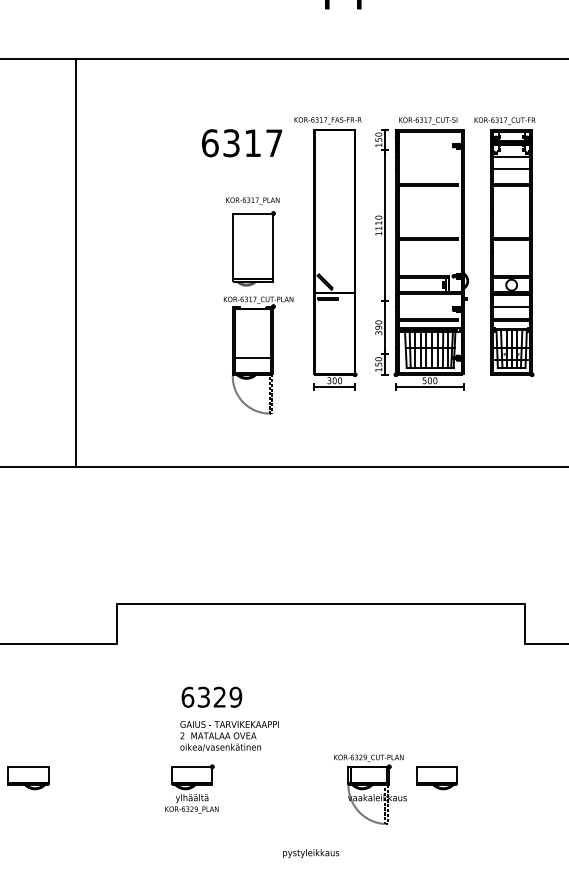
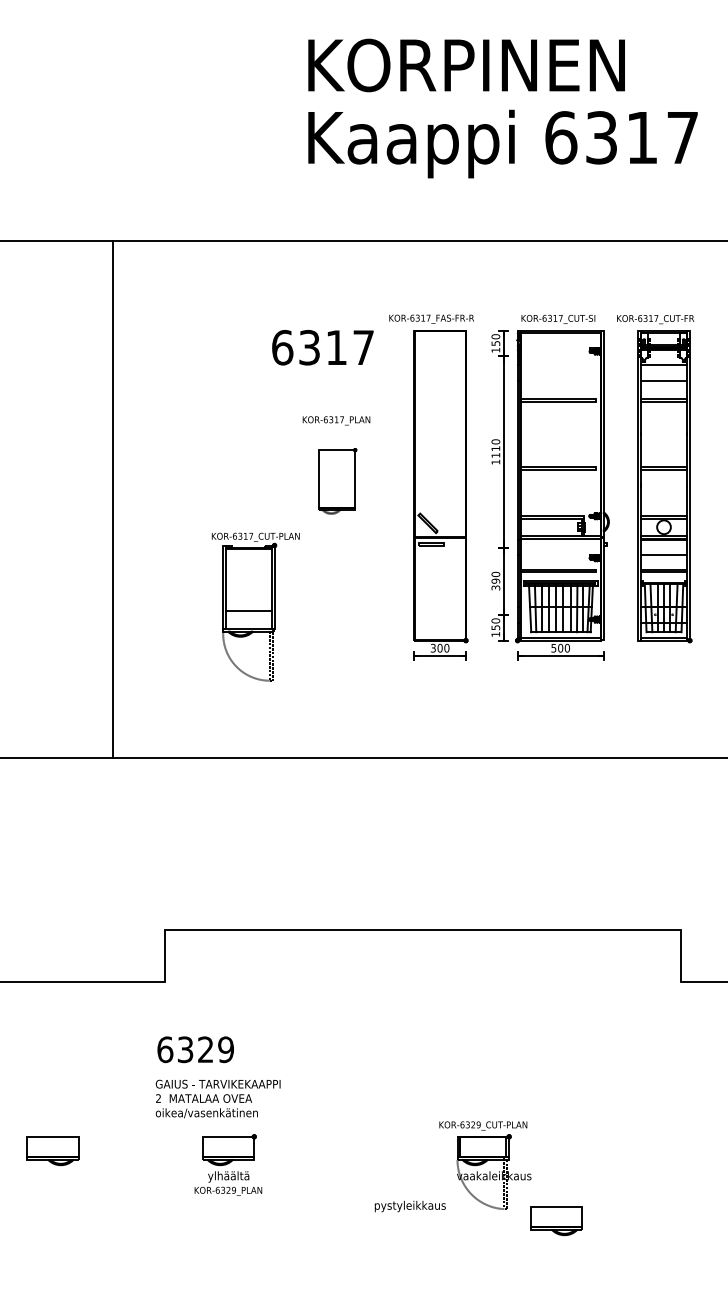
part: (253, 248) -> (337, 481), size x0.7
part: (258, 354) -> (255, 606), moved
text: (229, 719) -> (217, 1077), moved
part: (436, 778) -> (556, 1221), moved
part: (191, 788) -> (228, 1164), moved
text: (310, 853) -> (409, 1206), moved

